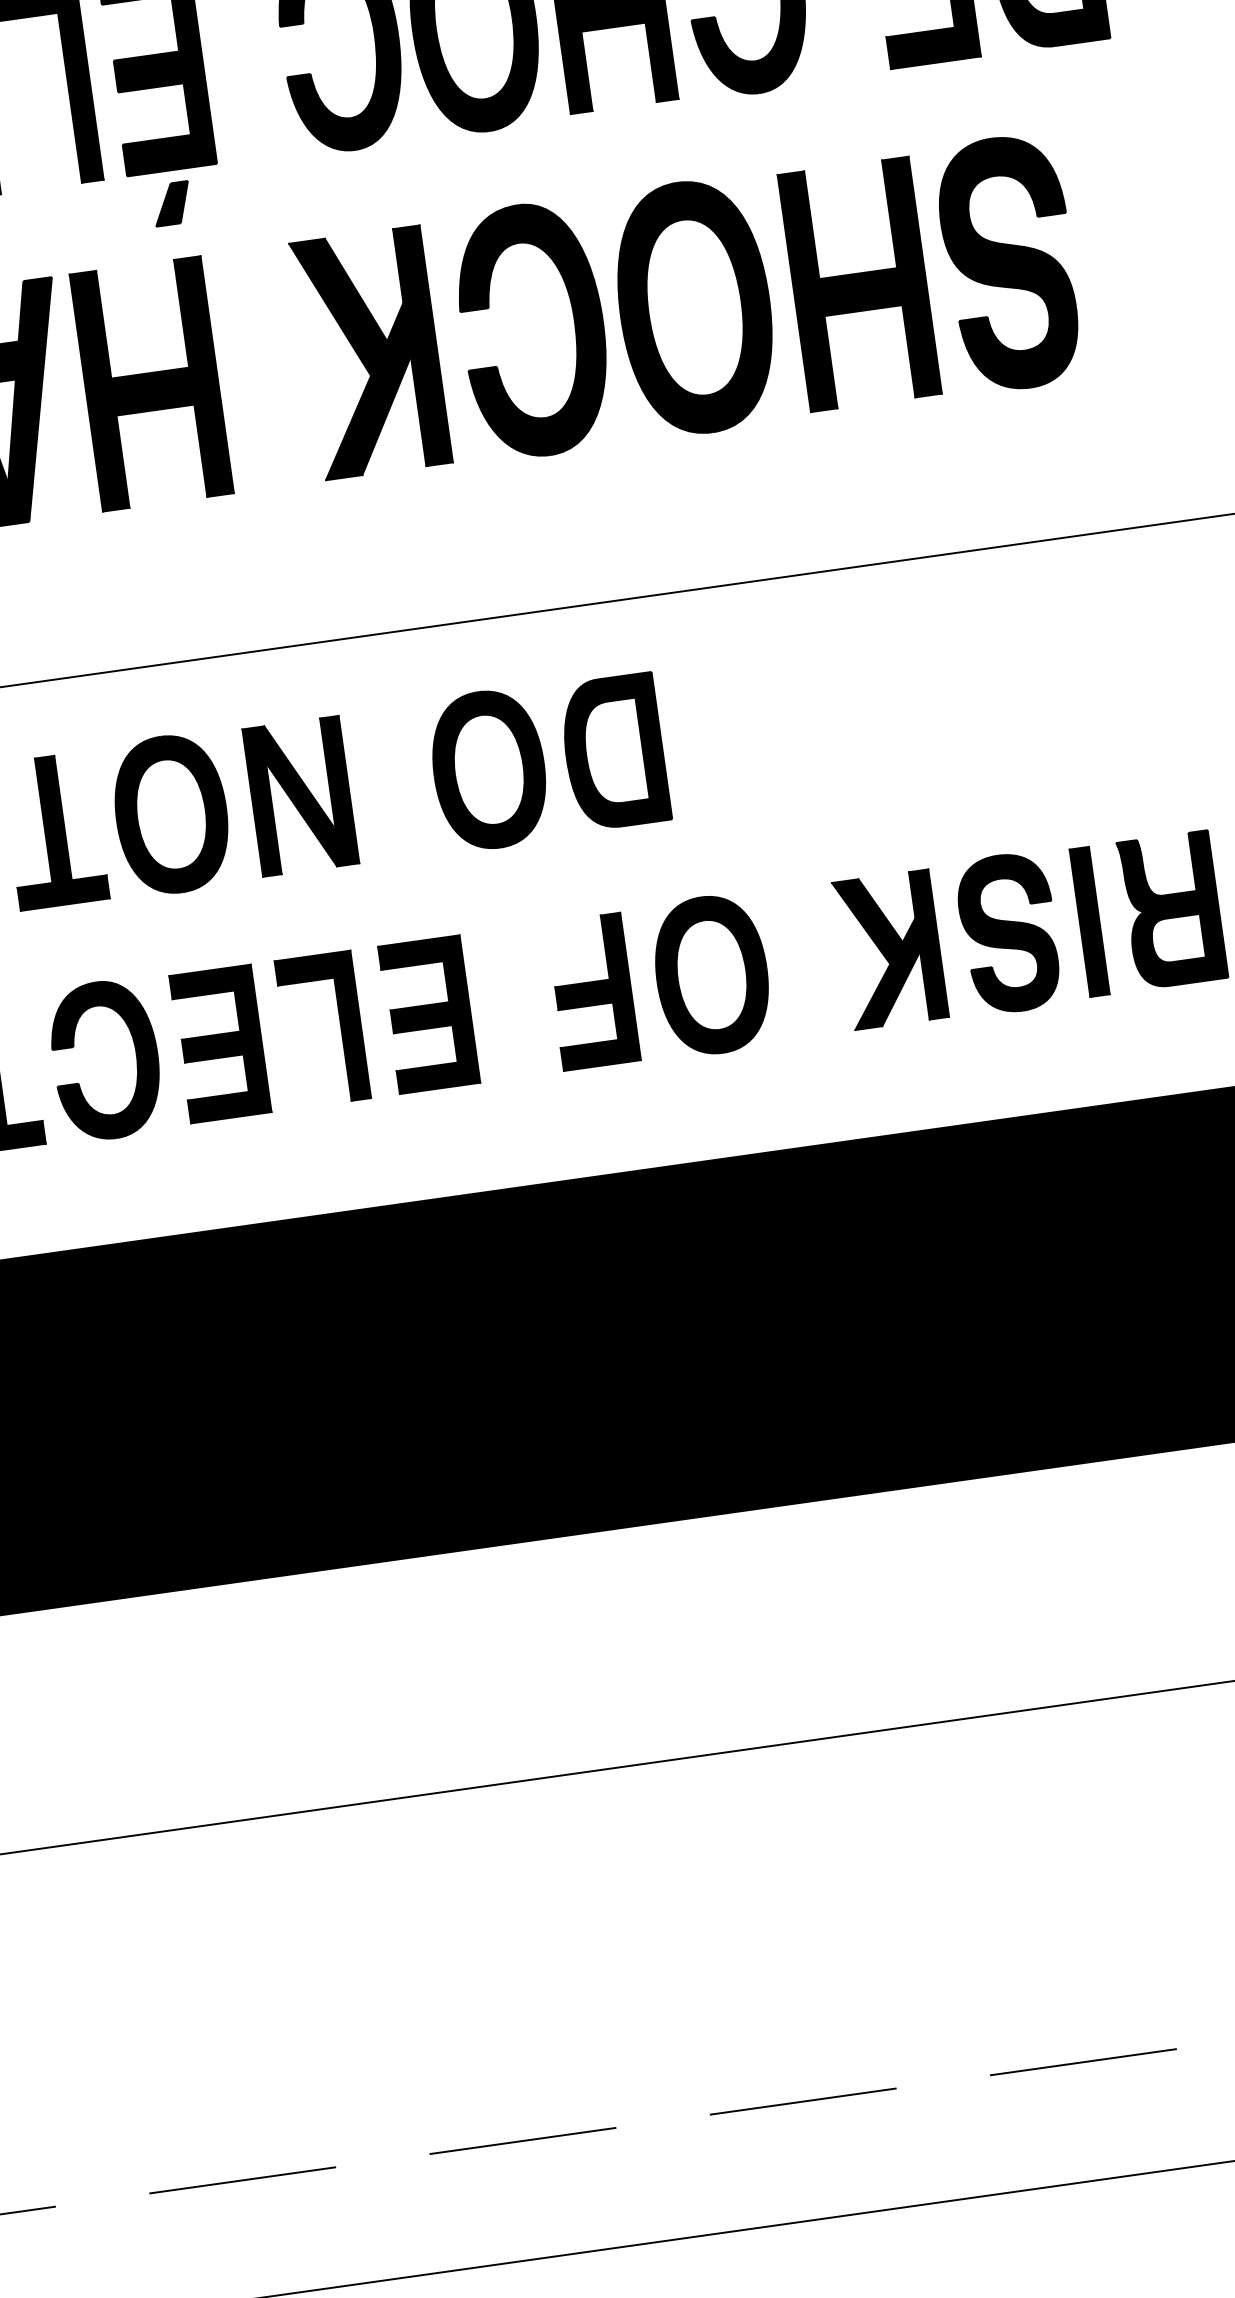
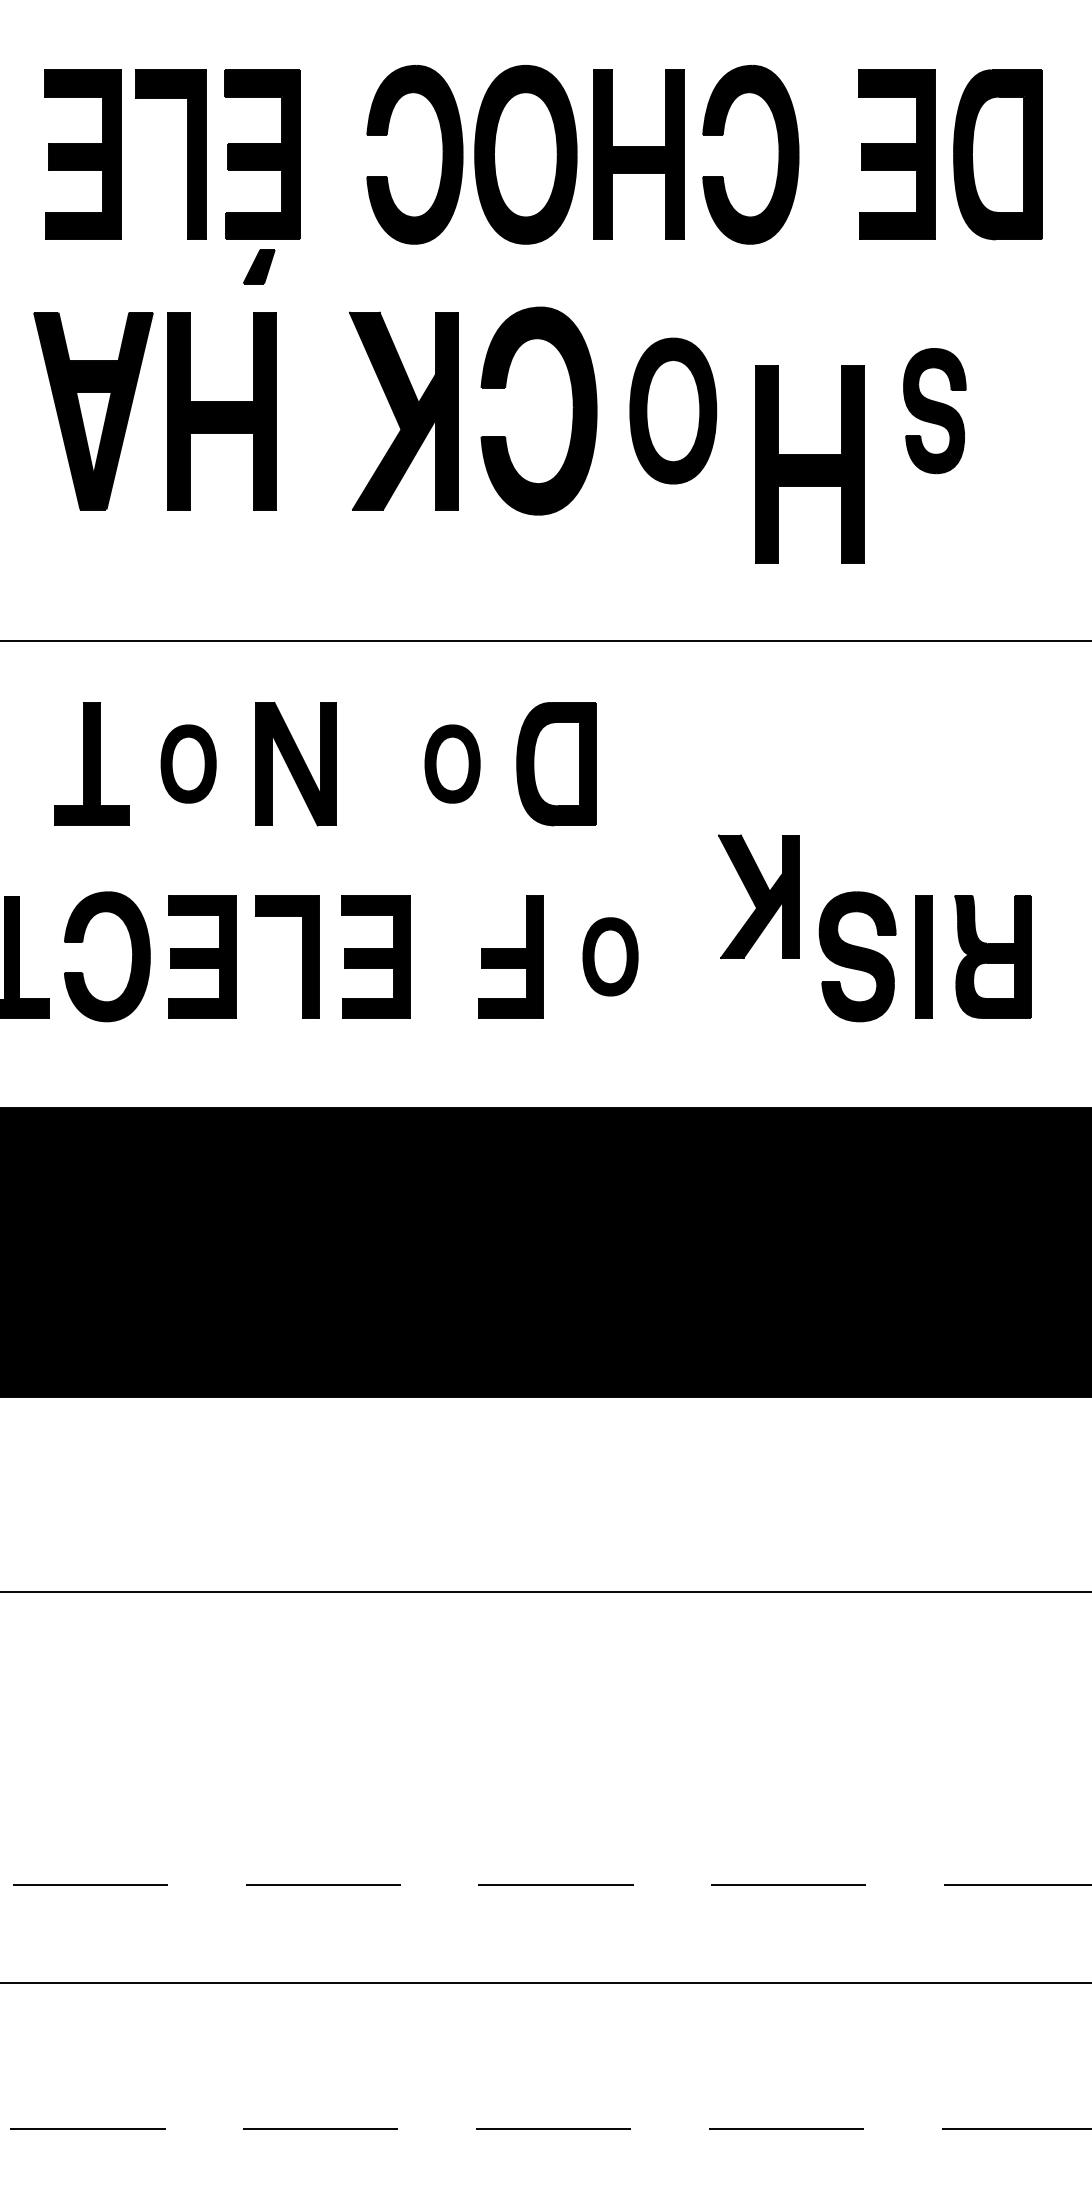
part: (1009, 262) -> (934, 410), size x0.6
part: (859, 284) -> (809, 464), moved
part: (695, 306) -> (673, 410), size x0.7
part: (488, 769) -> (452, 763), size x0.6
part: (171, 813) -> (188, 763), size x0.6
part: (889, 949) -> (758, 896), moved
part: (711, 974) -> (610, 956), size x0.6

